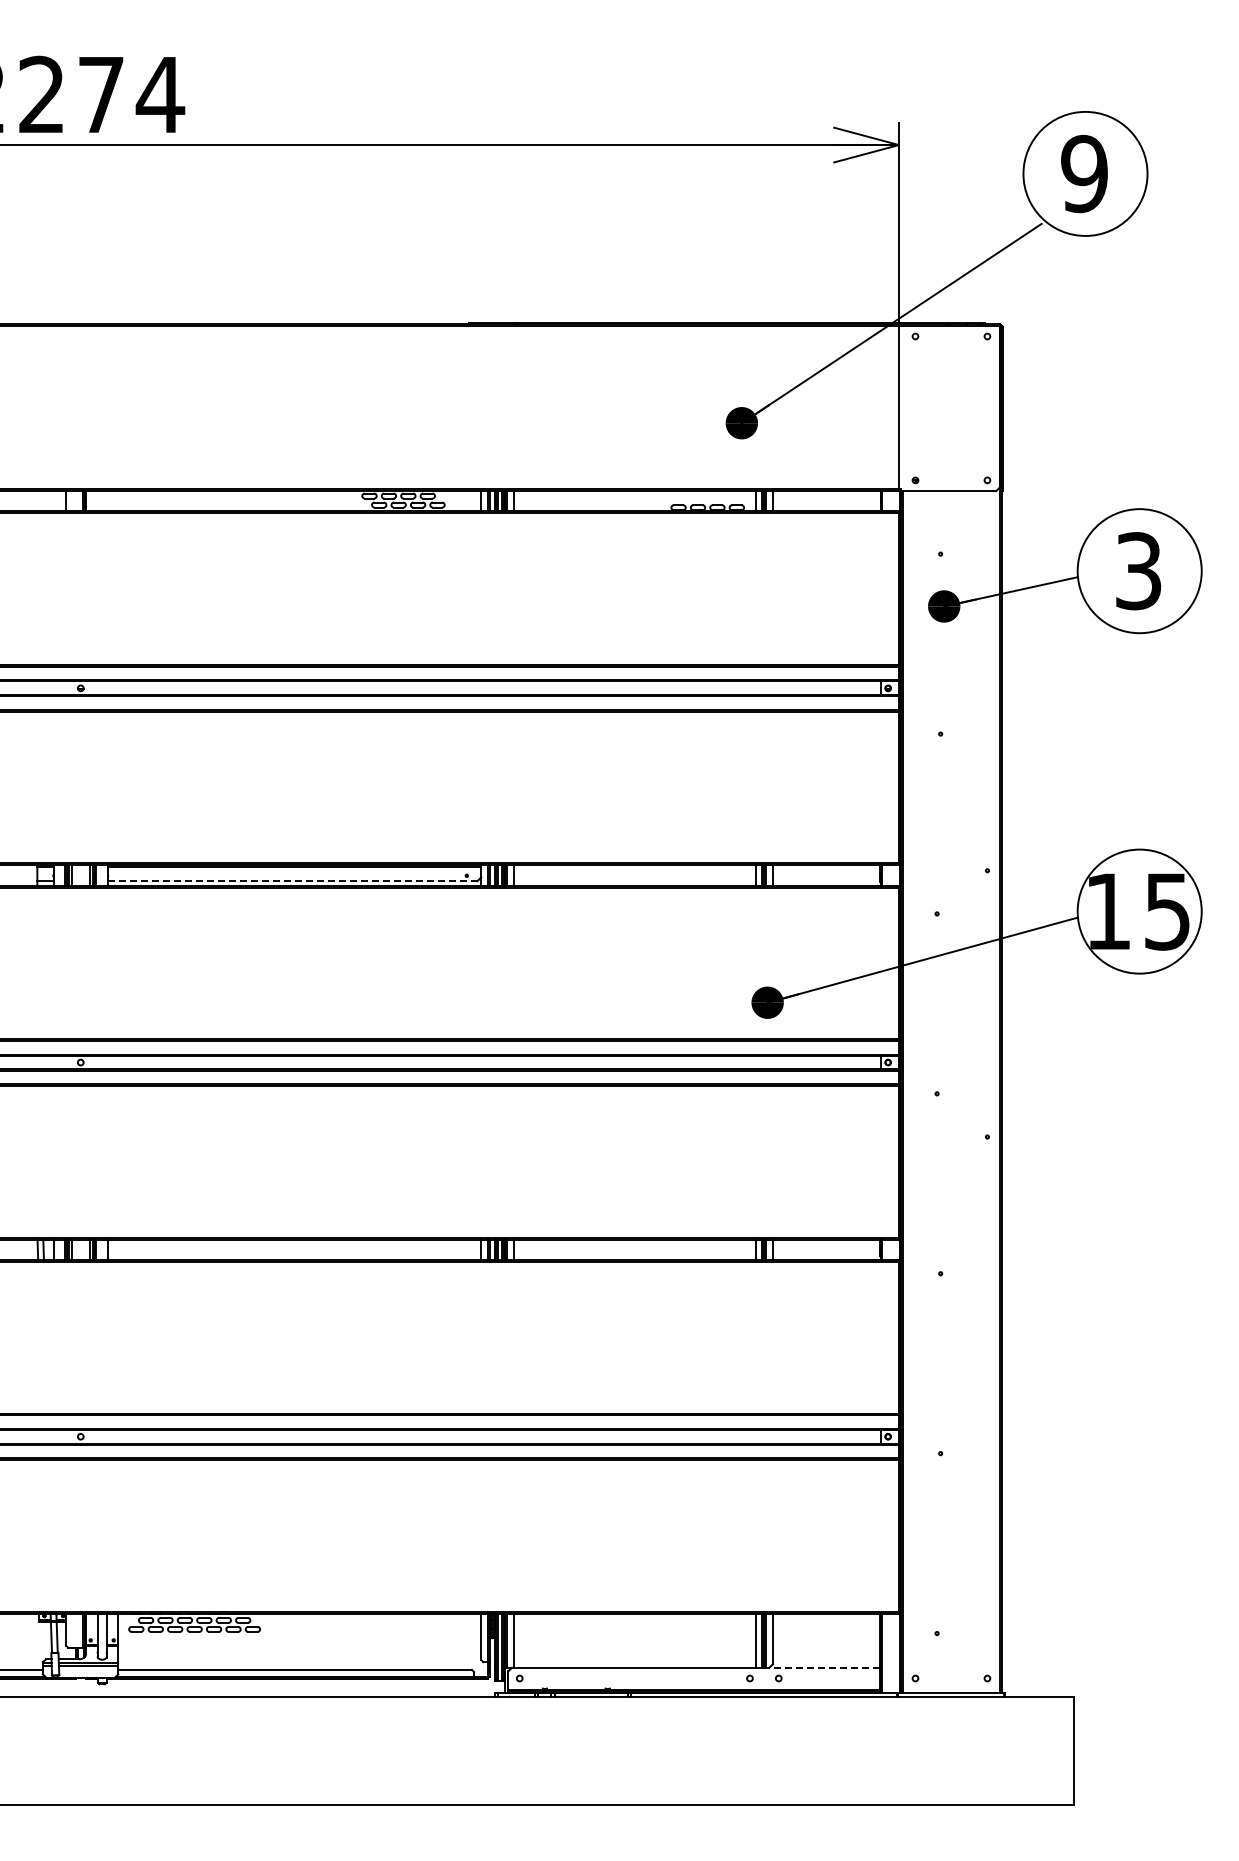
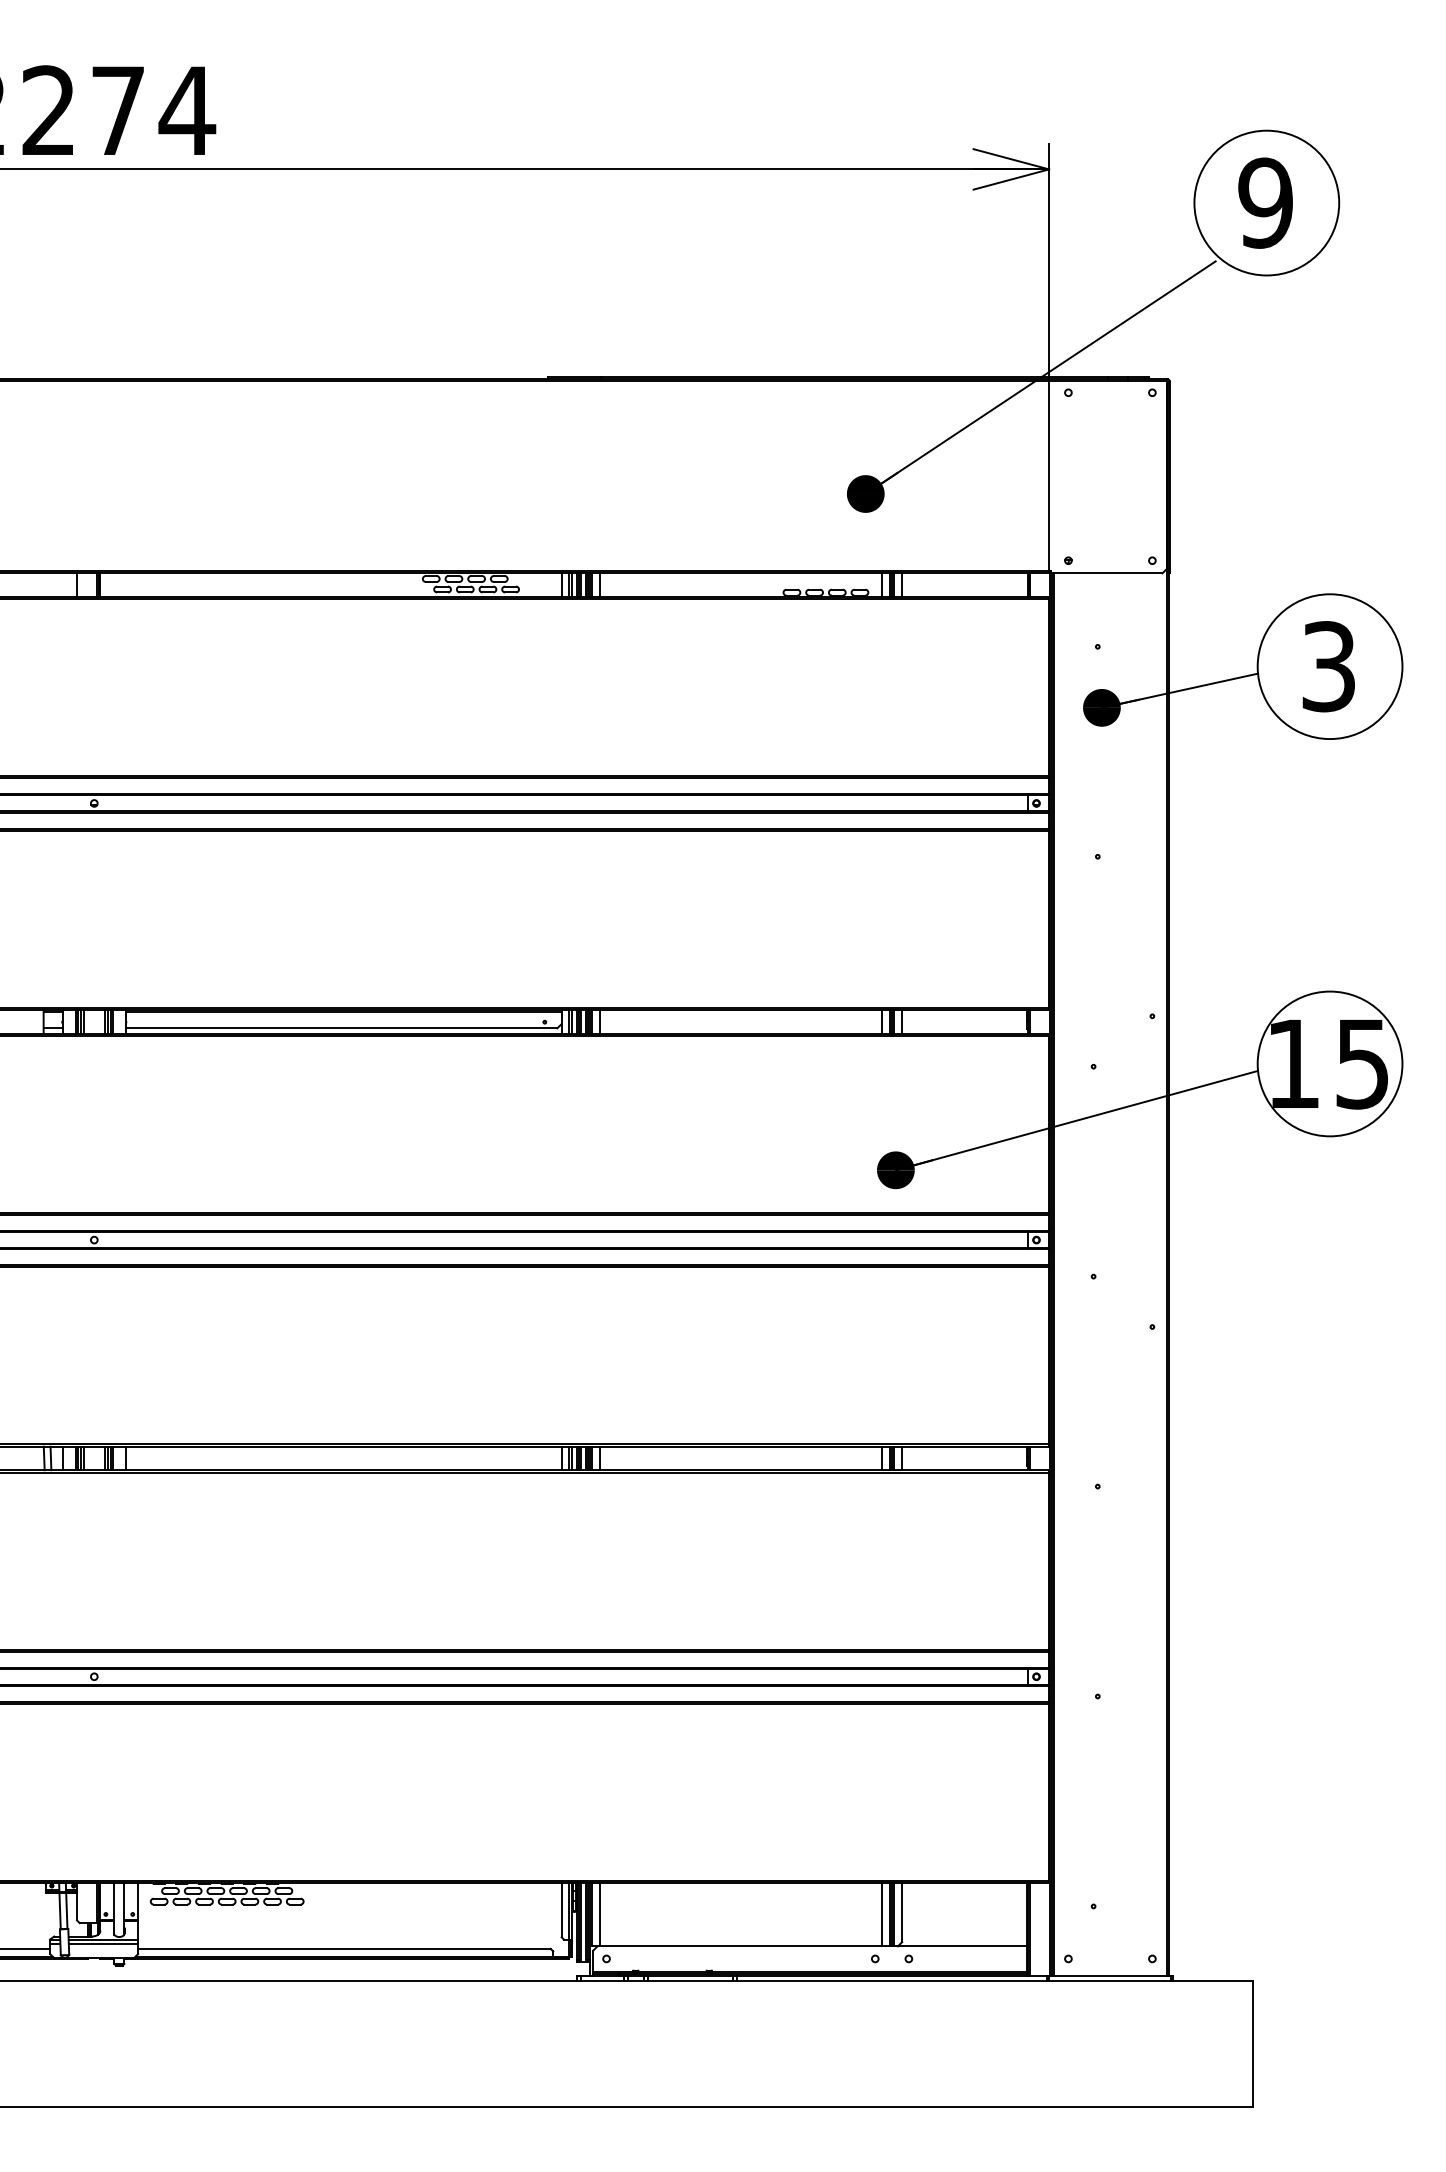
line: (292, 881) -> (341, 1028), dashed -> solid
line: (824, 1667) -> (962, 1946), dashed -> solid

